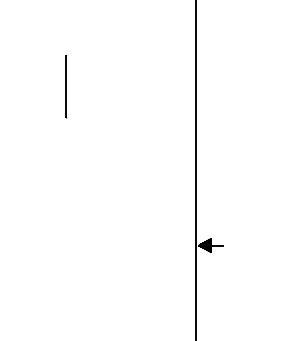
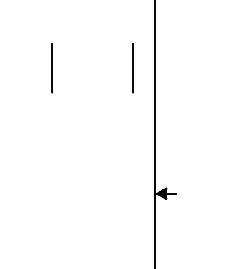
line: (167, 86) -> (132, 68), added

